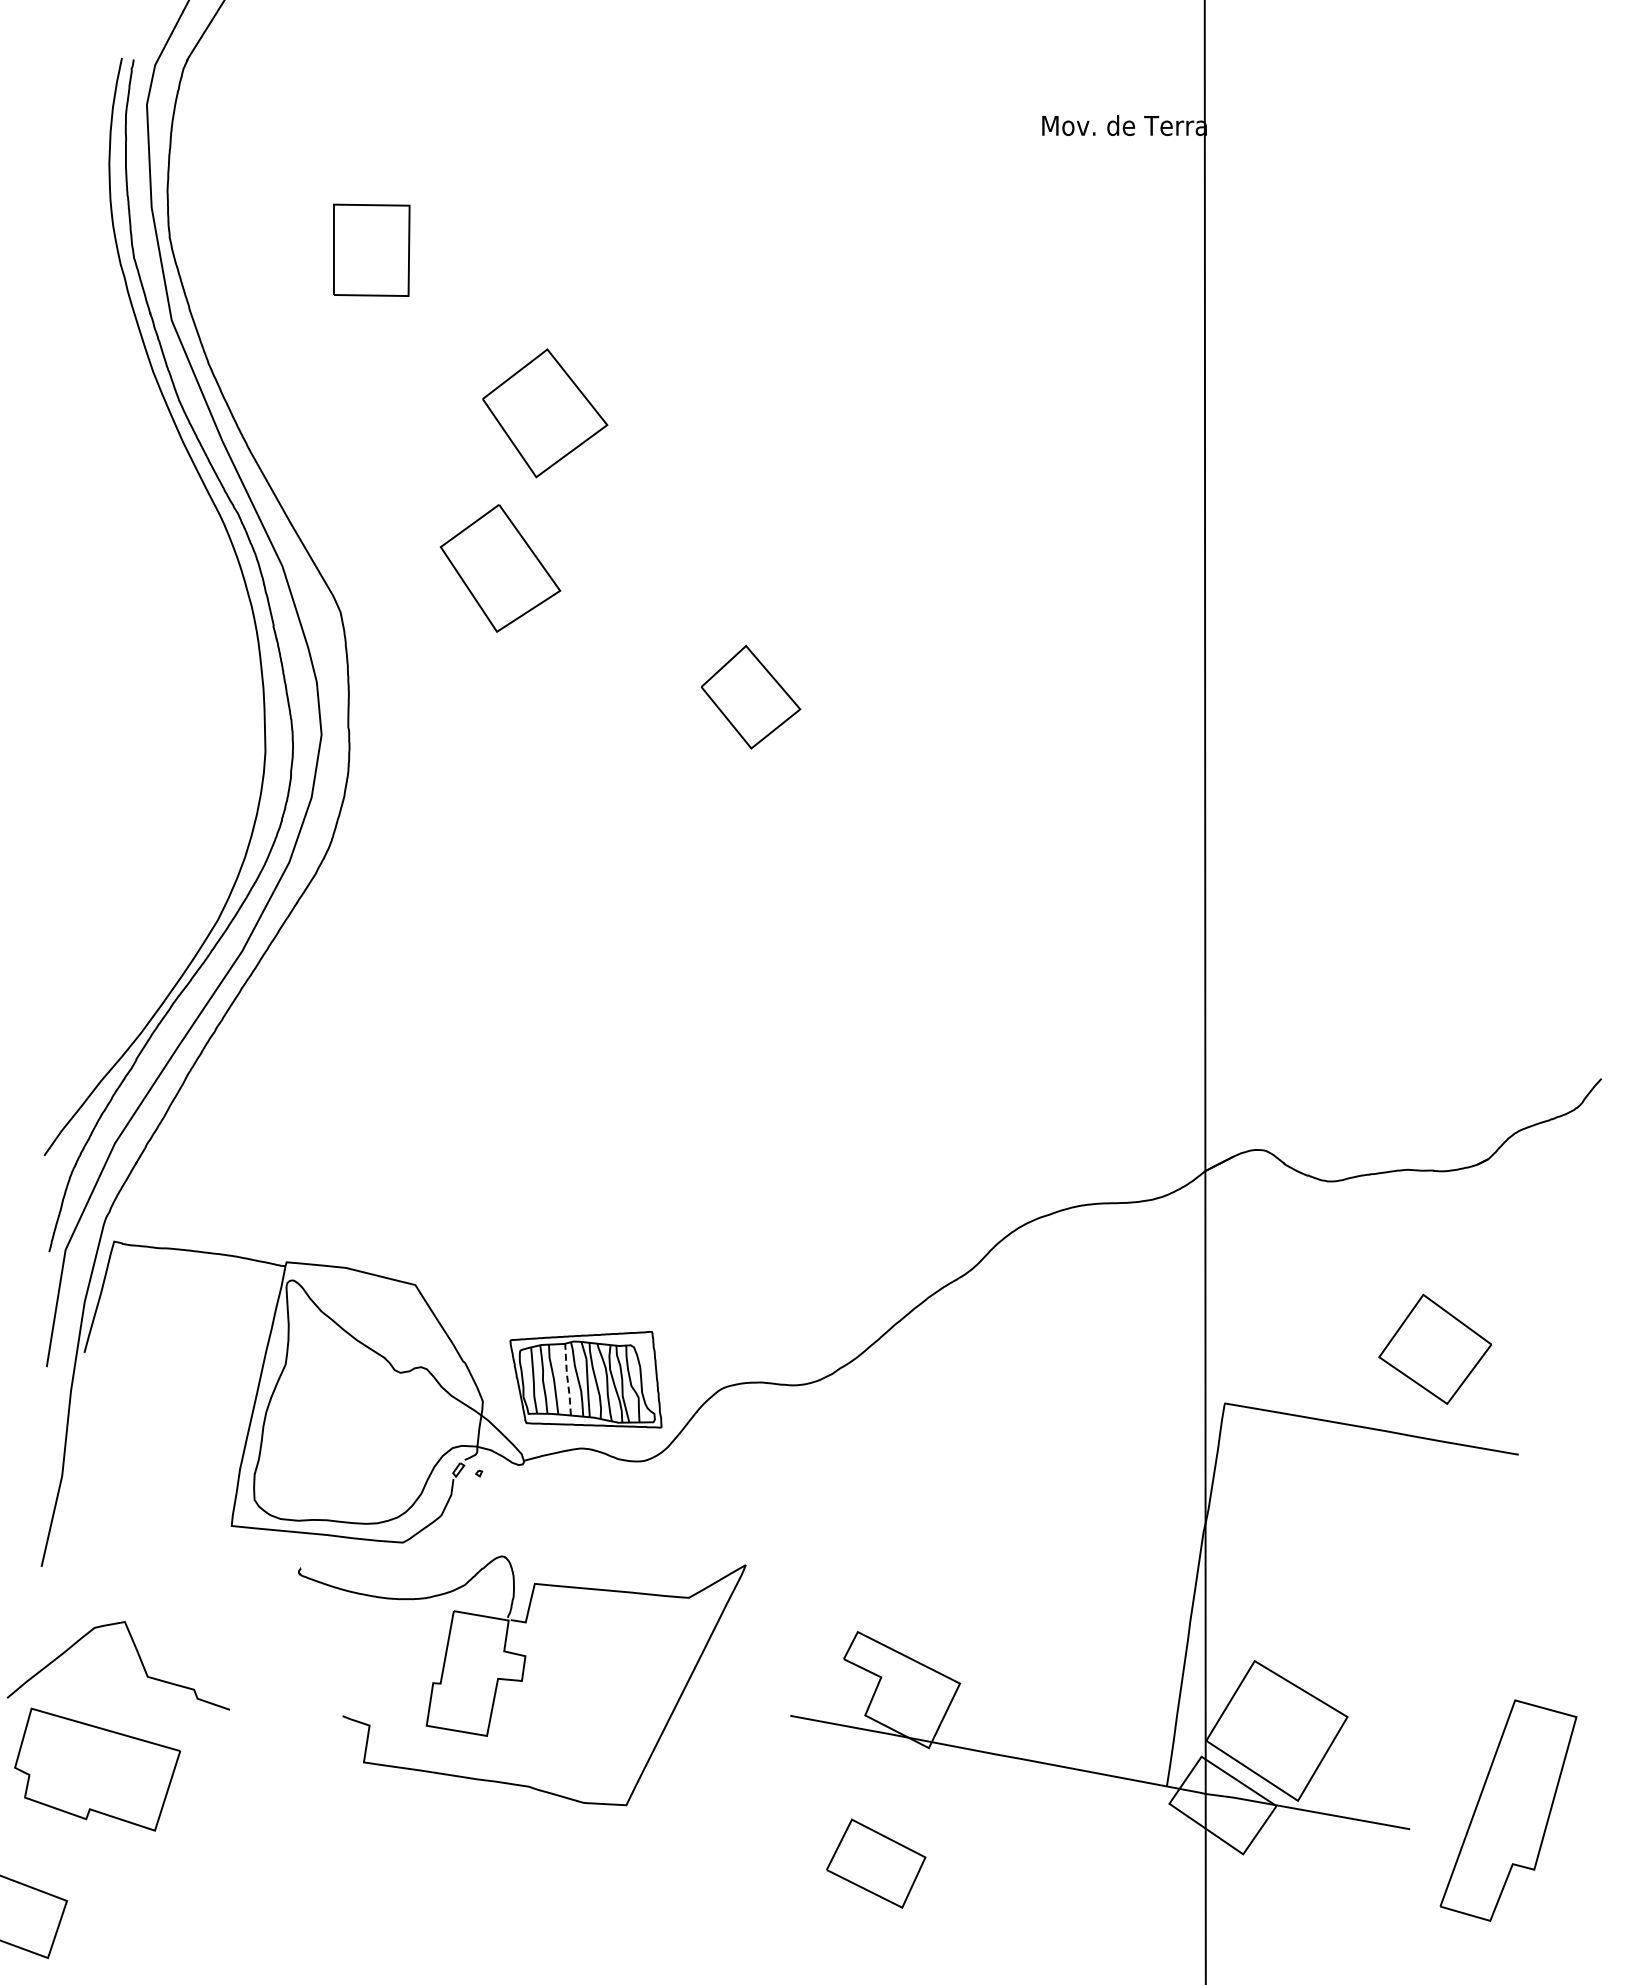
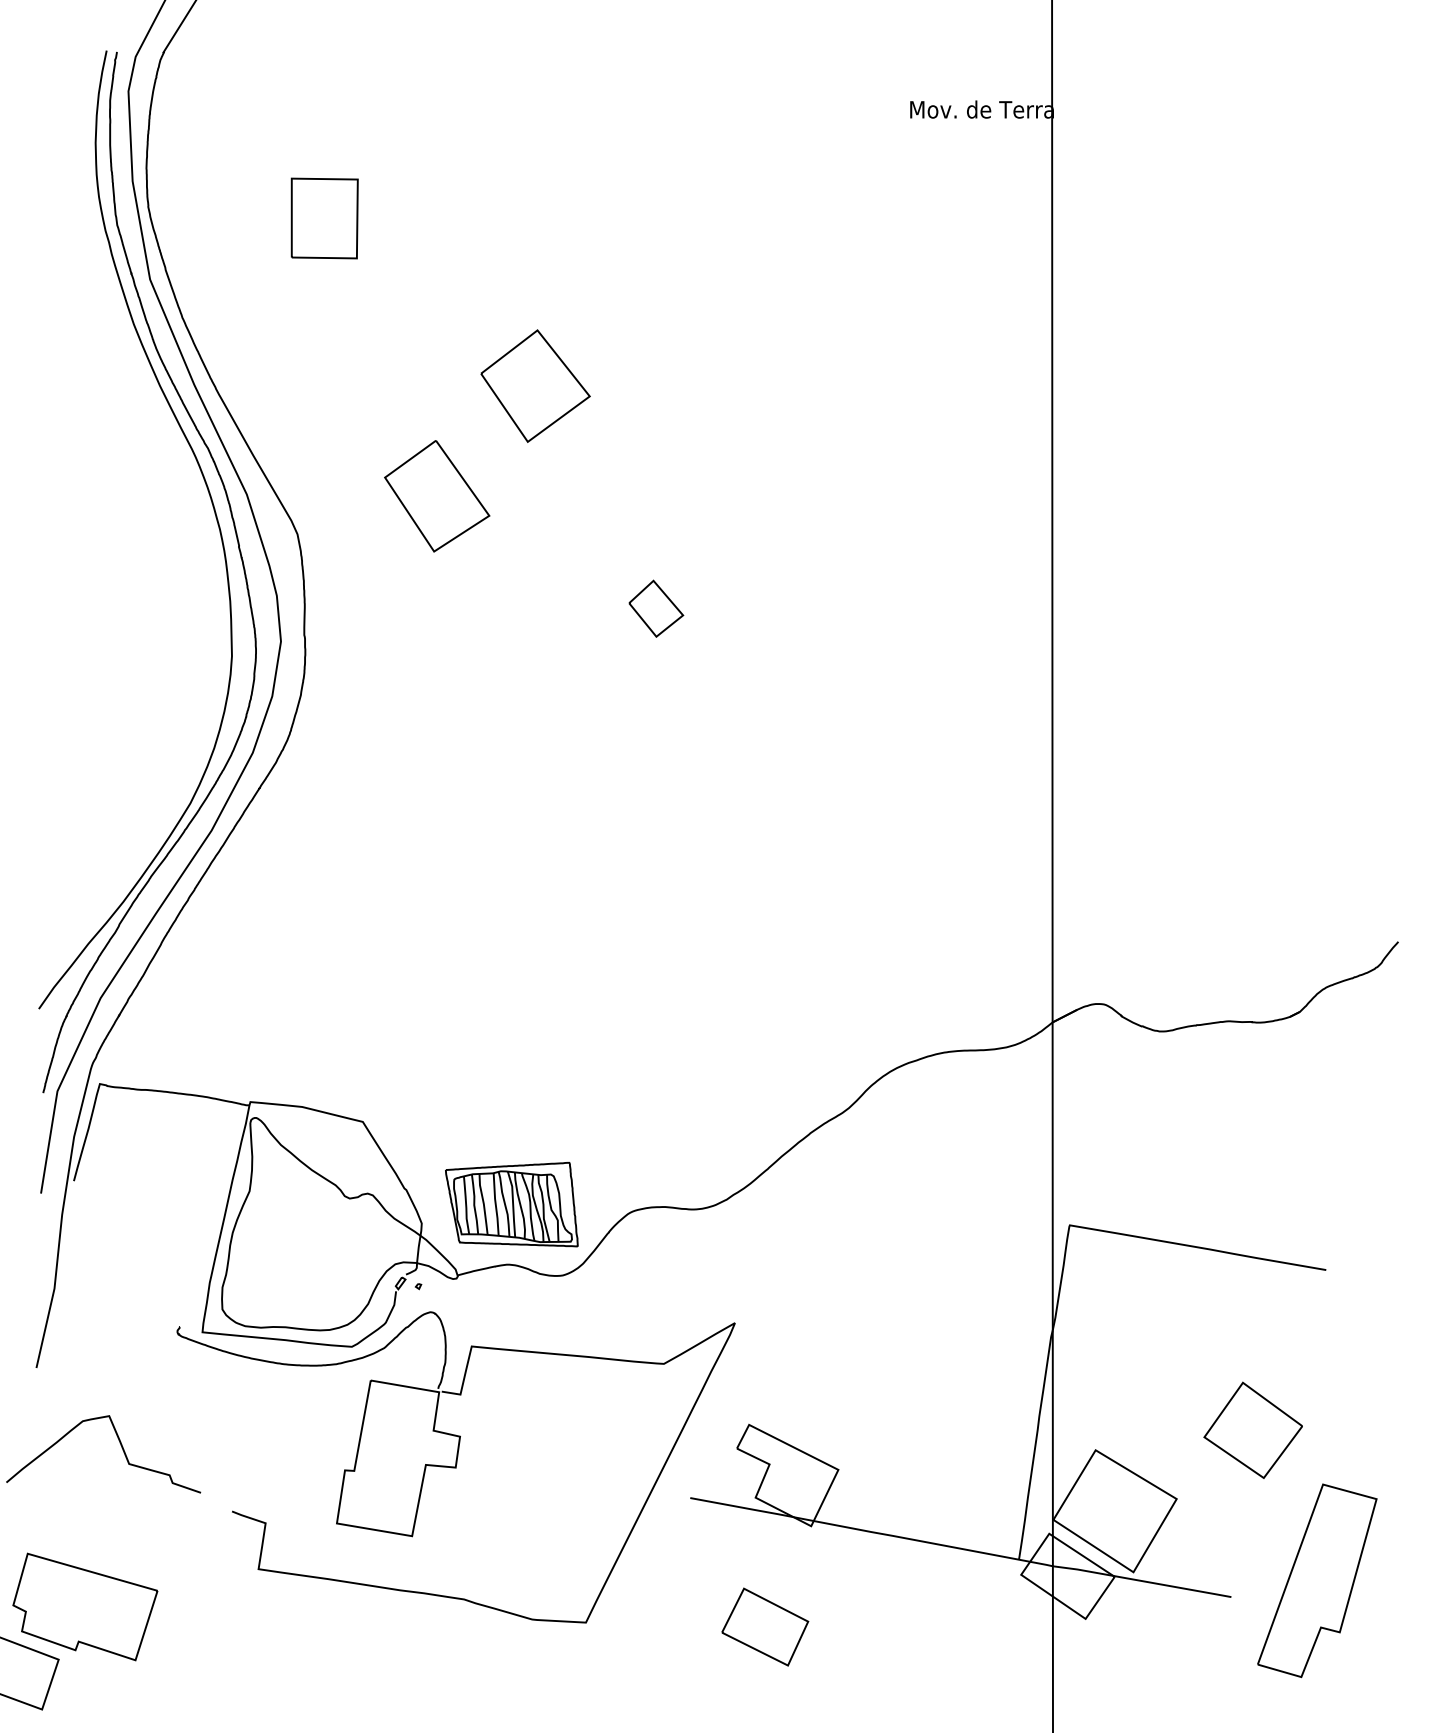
part: (545, 413) -> (535, 386), moved
part: (751, 697) -> (656, 608), size x0.62
part: (1434, 1348) -> (1252, 1429), moved
line: (567, 1379) -> (495, 1204), dashed -> solid
part: (522, 1680) -> (456, 1467), size x1.43
part: (97, 1769) -> (85, 1606), moved

